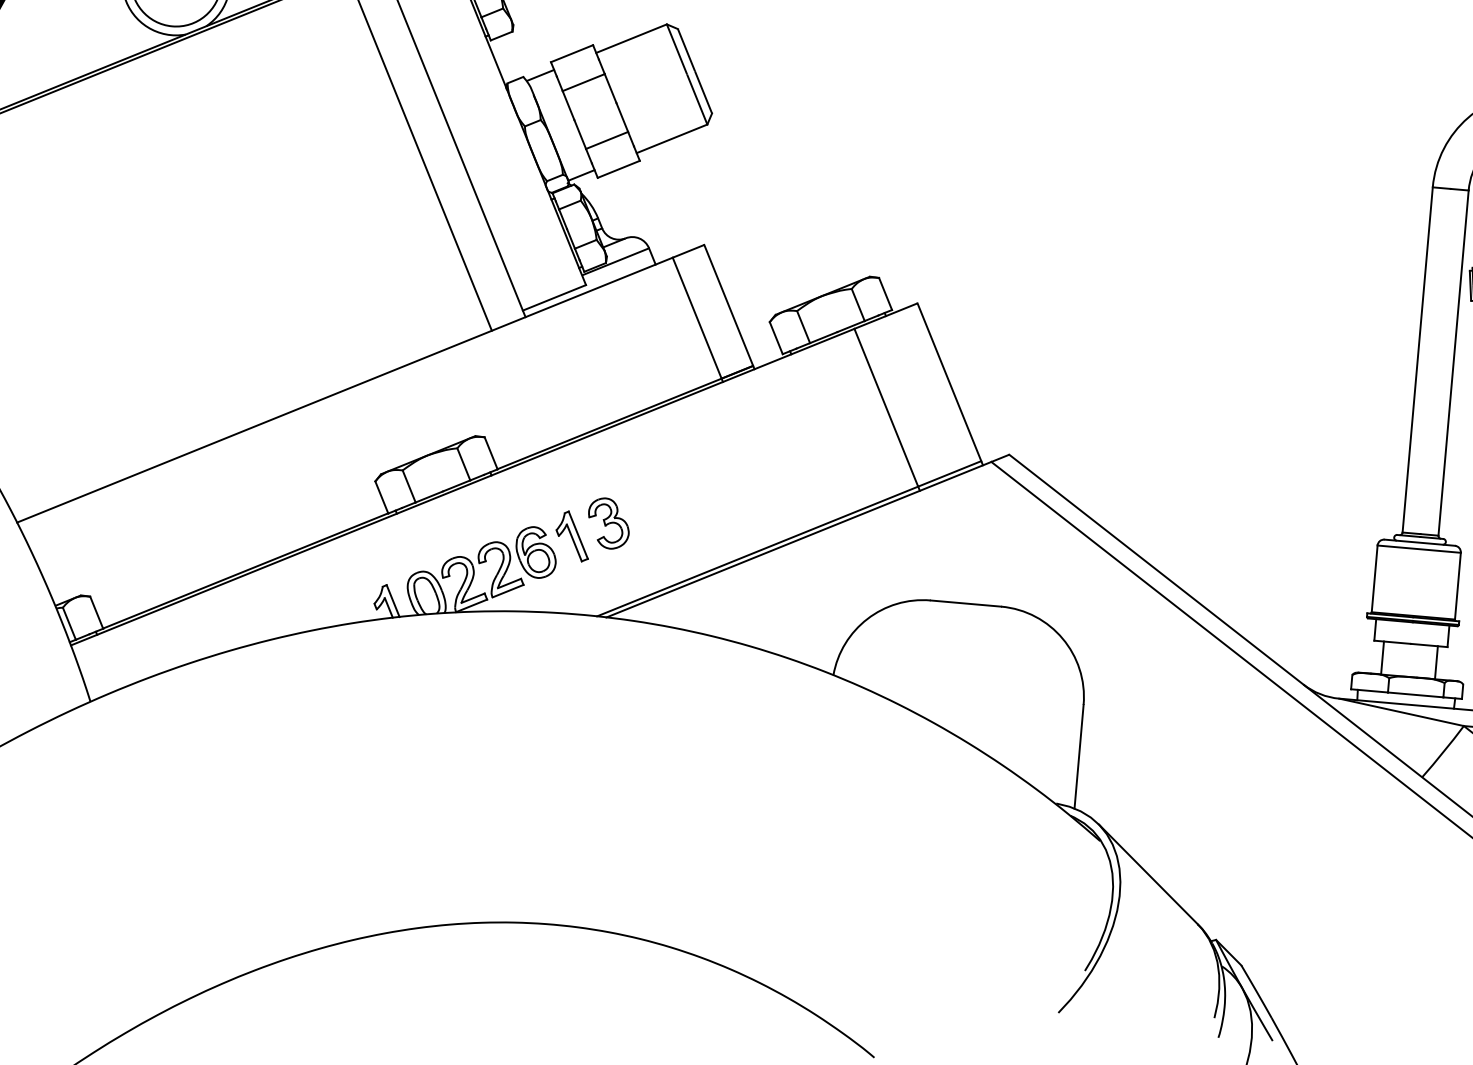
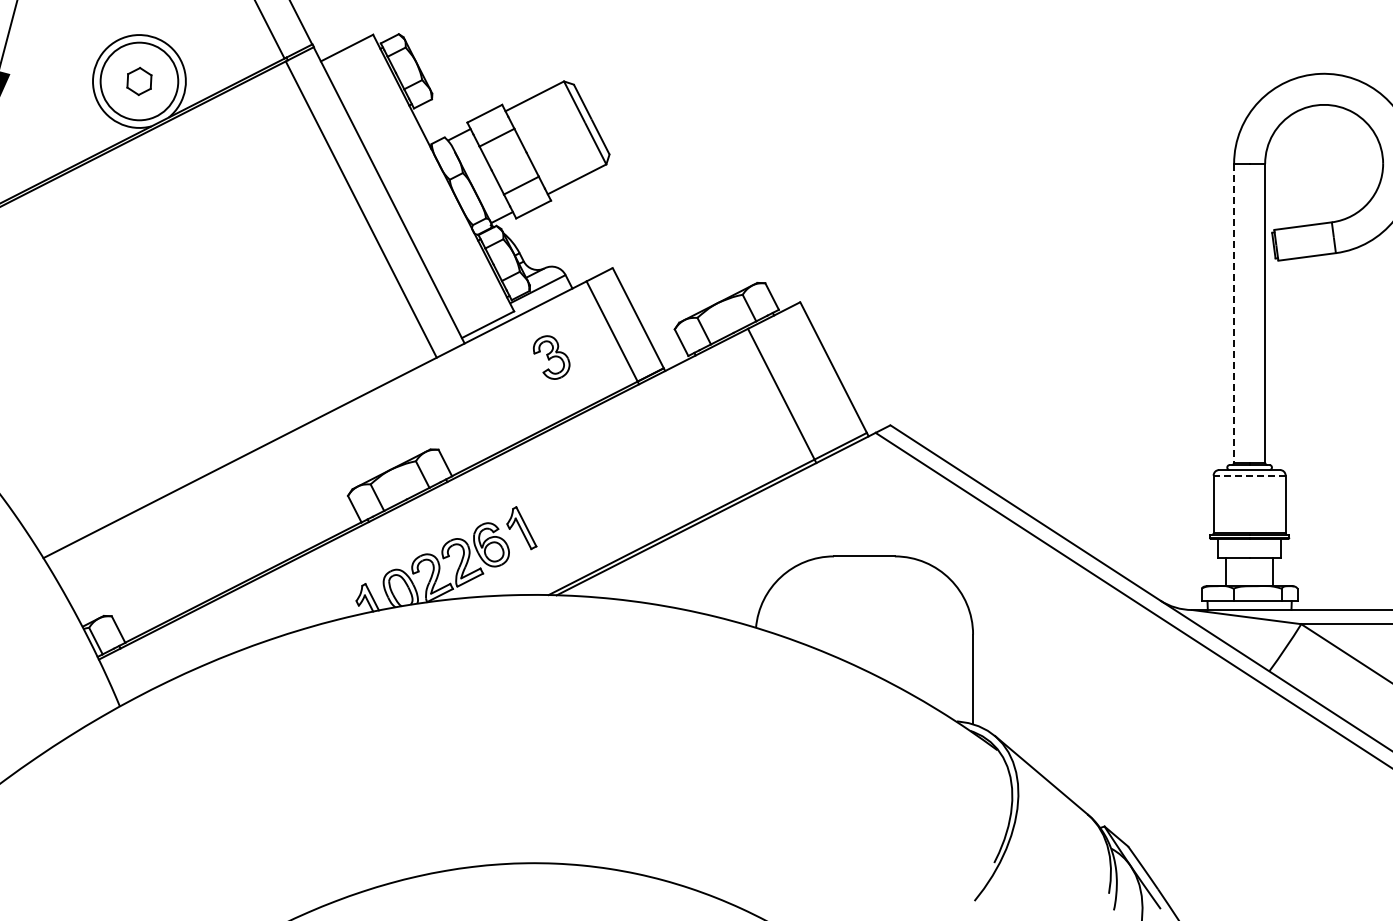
line: (1418, 360) -> (1234, 313), solid -> dashed
part: (608, 523) -> (551, 357), moved
line: (1419, 549) -> (1249, 475), solid -> dashed

